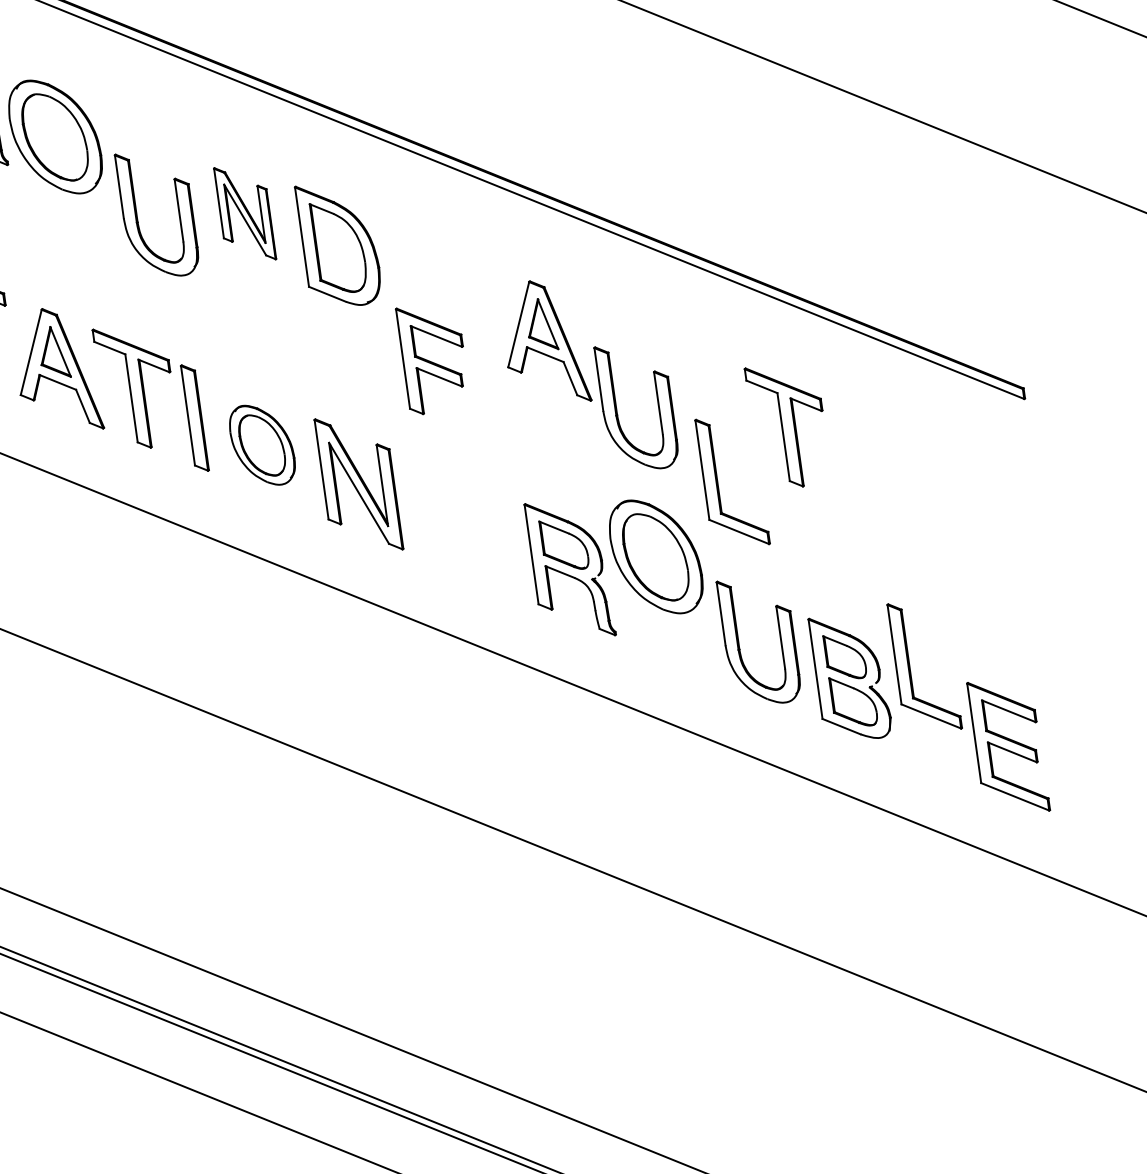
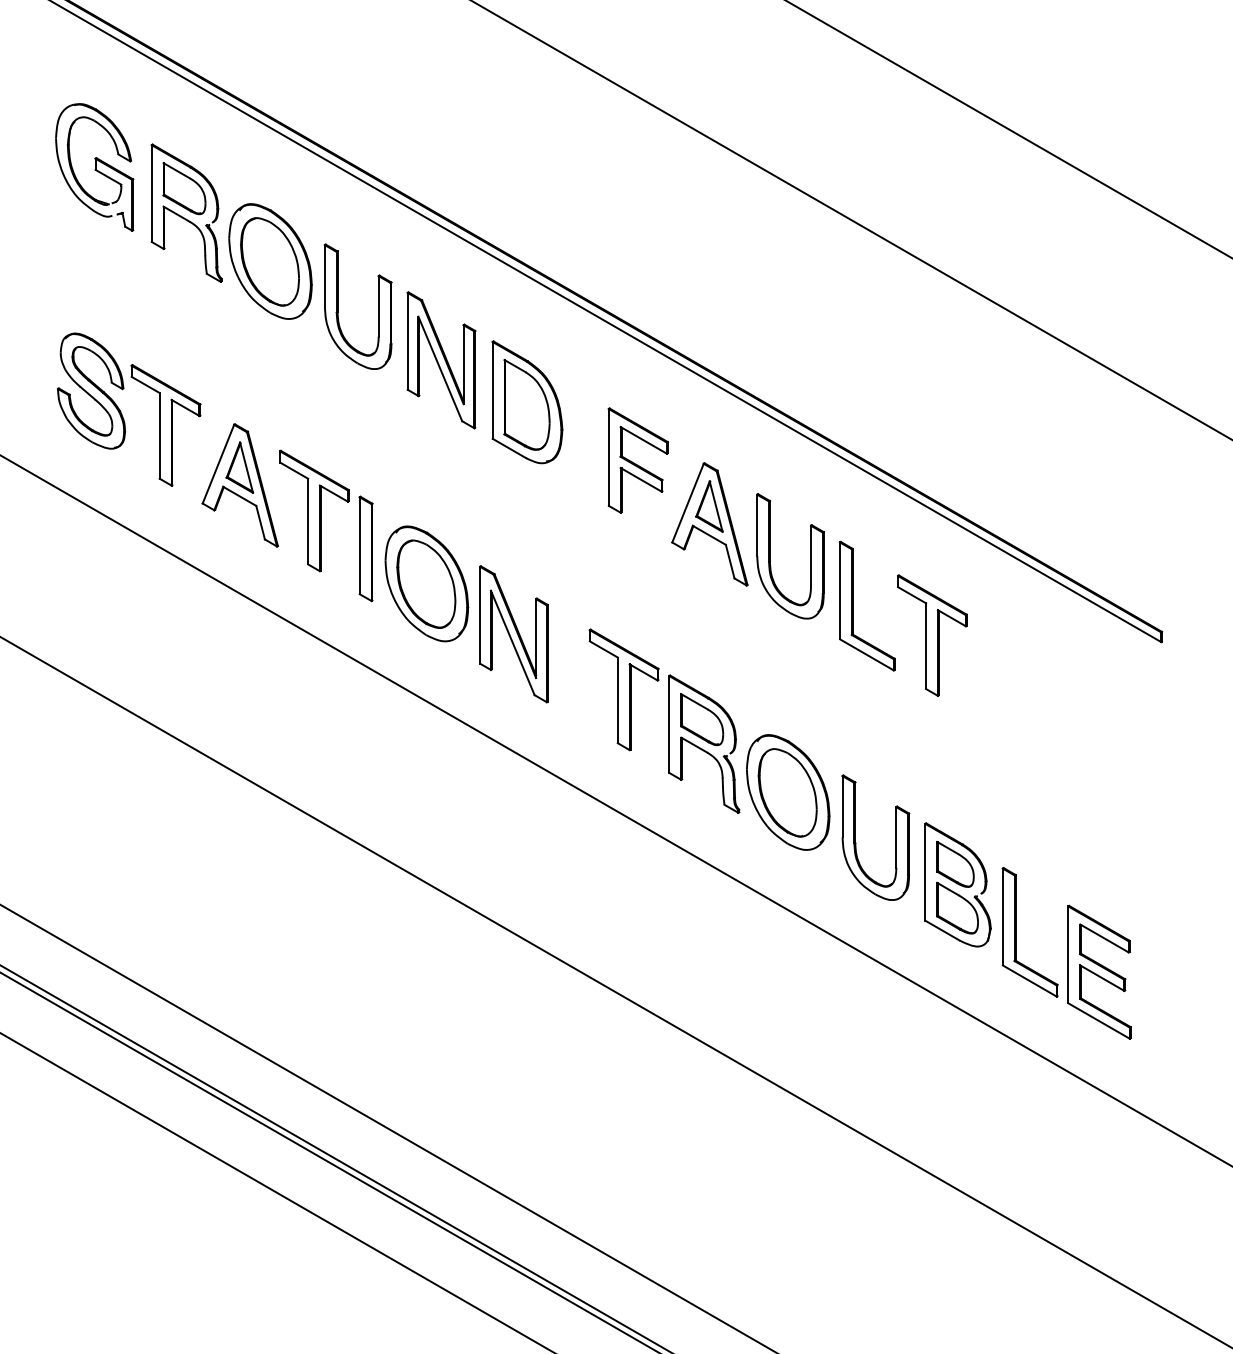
part: (245, 213) -> (441, 360), size x1.43
part: (137, 216) -> (338, 306), moved
part: (432, 358) -> (637, 460), moved
part: (616, 409) -> (770, 556), moved
part: (261, 444) -> (426, 583), size x1.43
part: (718, 484) -> (853, 606), moved
part: (479, 525) -> (623, 689), added
part: (656, 556) -> (788, 792), moved
part: (910, 668) -> (1016, 932), moved

